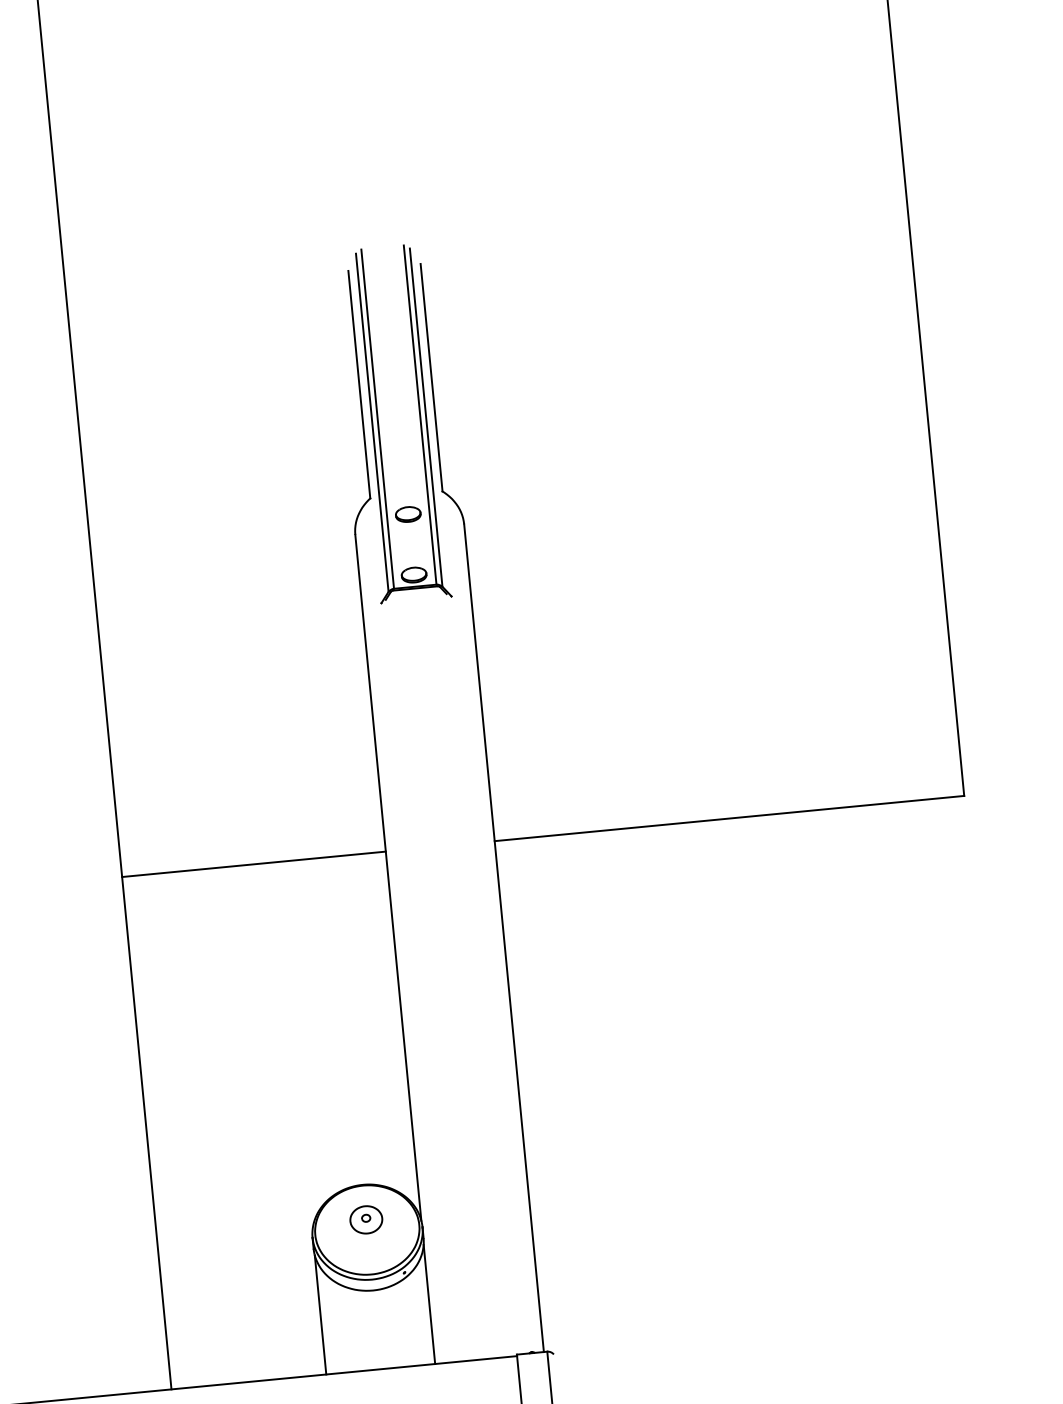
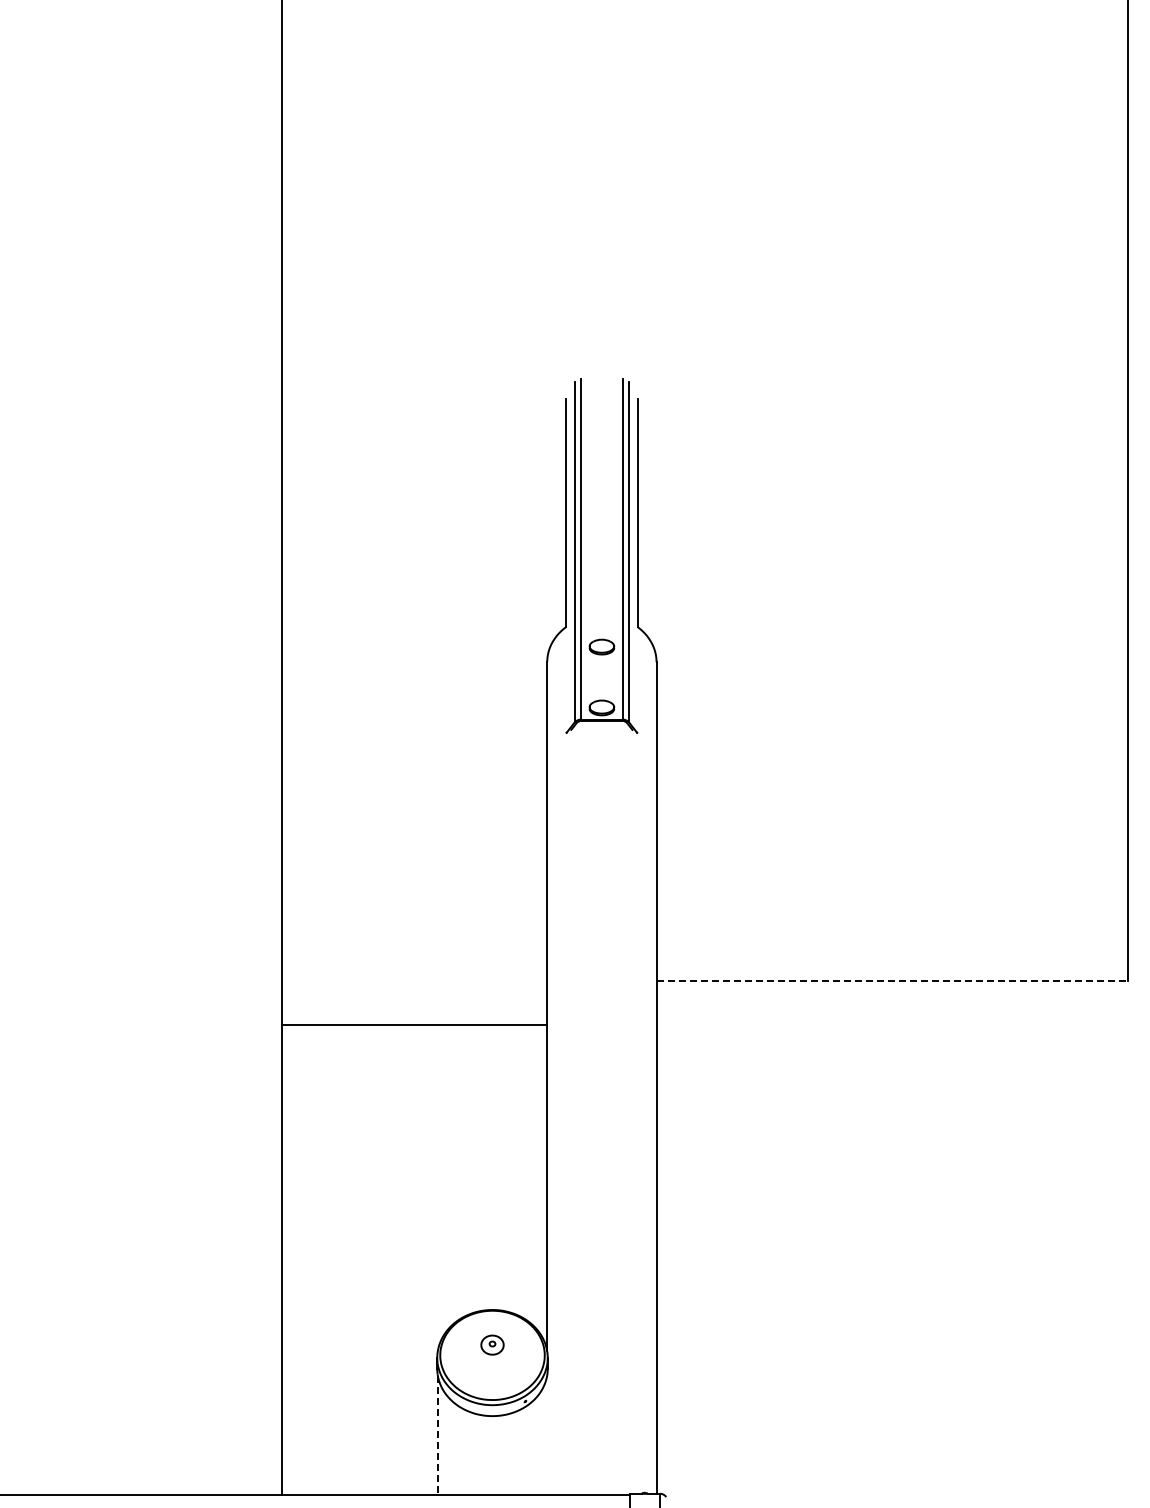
line: (729, 818) -> (892, 980), solid -> dashed
line: (253, 864) -> (414, 1024), moved
part: (366, 1219) -> (492, 1344), size x0.7
line: (429, 1304) -> (547, 1435), removed
line: (320, 1315) -> (437, 1435), solid -> dashed

